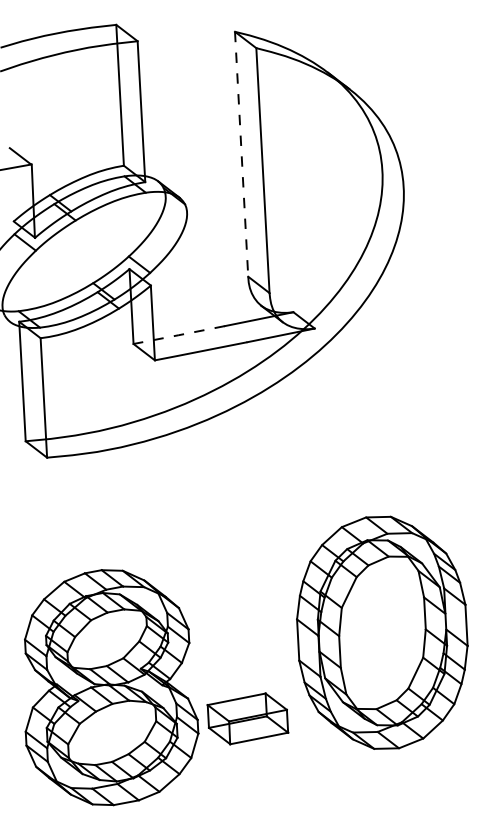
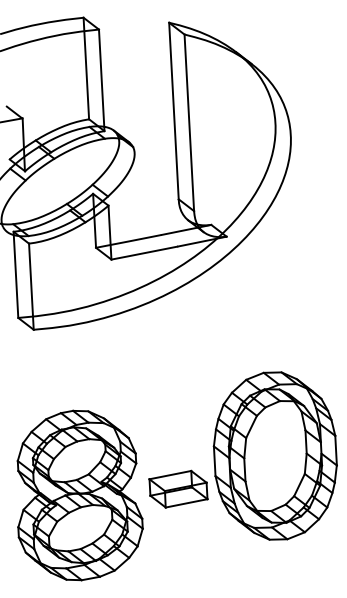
line: (241, 154) -> (173, 111), dashed -> solid
line: (178, 335) -> (128, 241), dashed -> solid
part: (247, 718) -> (178, 488), moved

